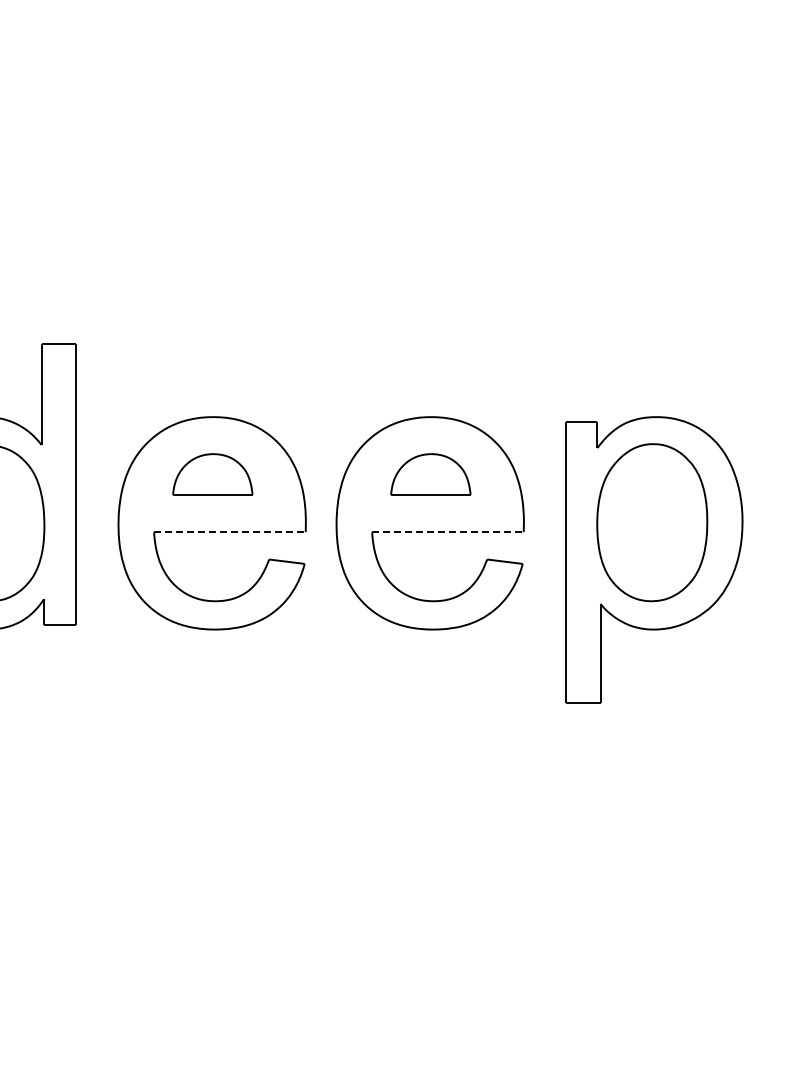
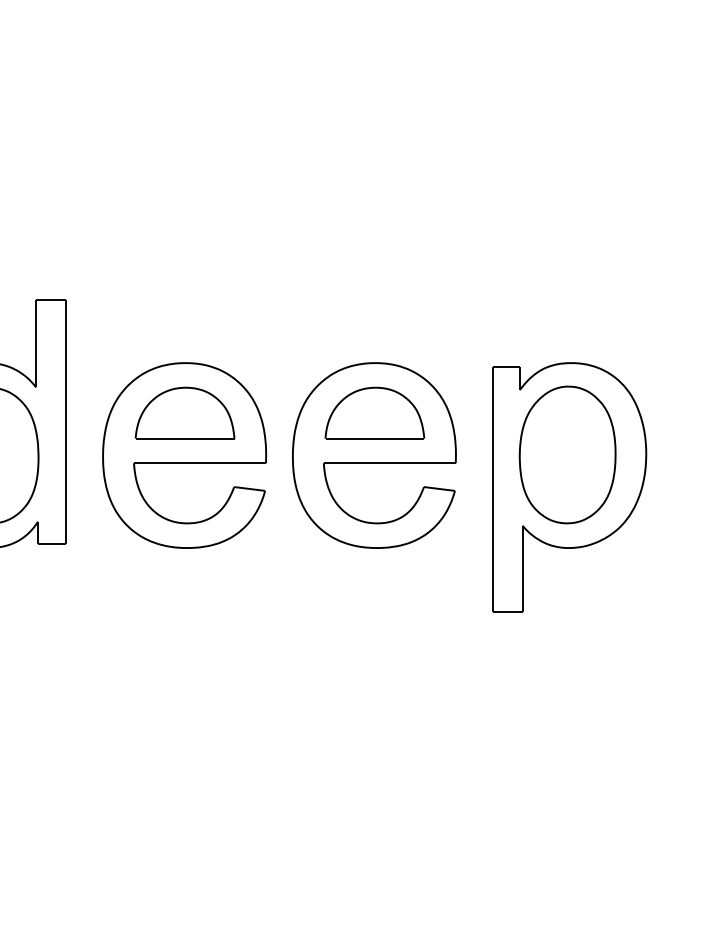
part: (212, 474) -> (184, 413), size x1.43
part: (430, 474) -> (374, 413), size x1.43
line: (229, 532) -> (199, 463), dashed -> solid
line: (447, 532) -> (389, 463), dashed -> solid

